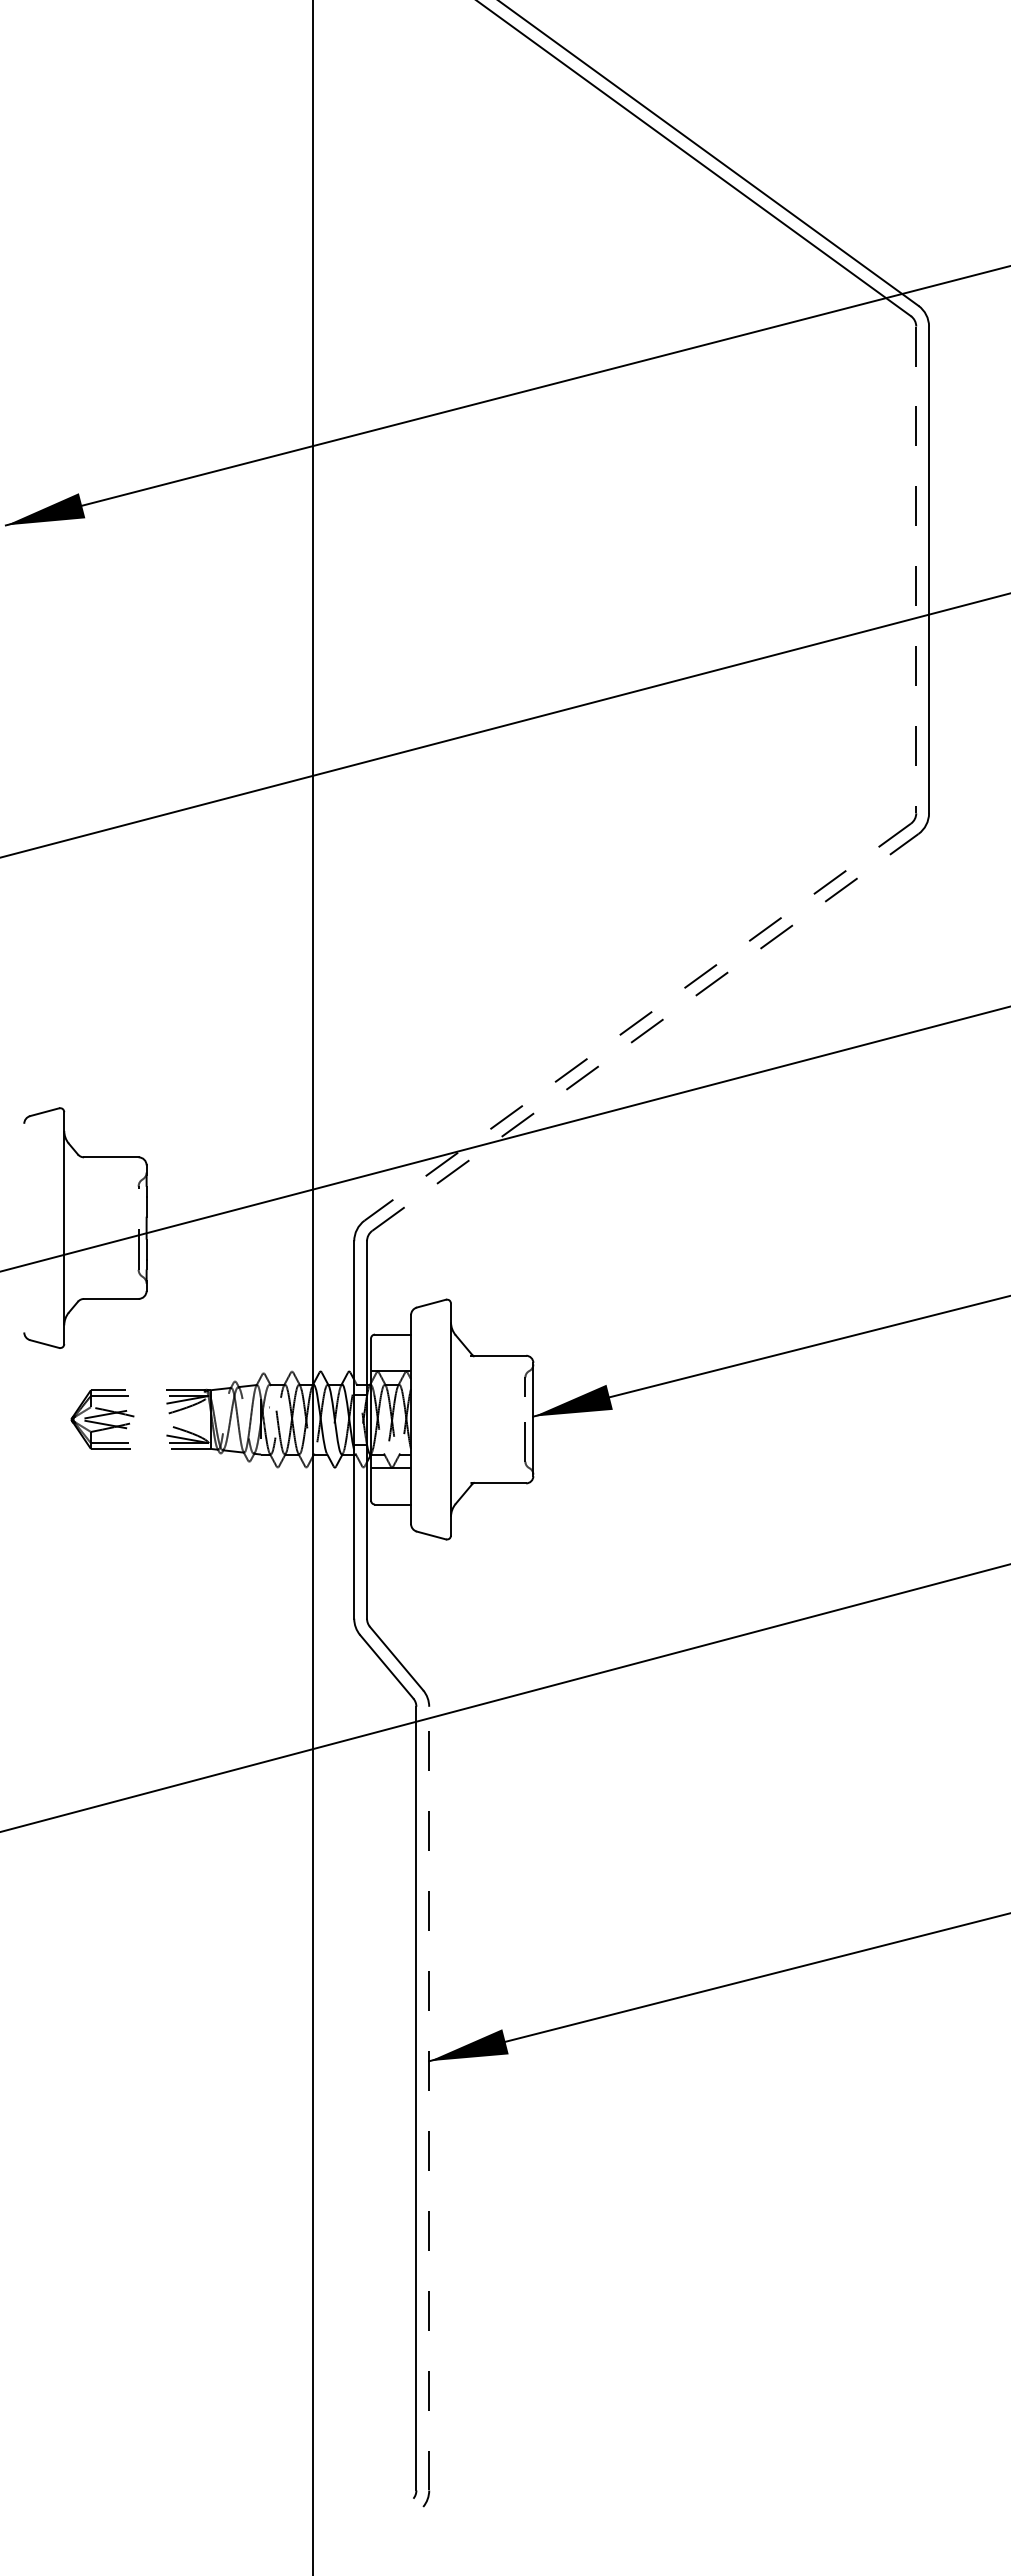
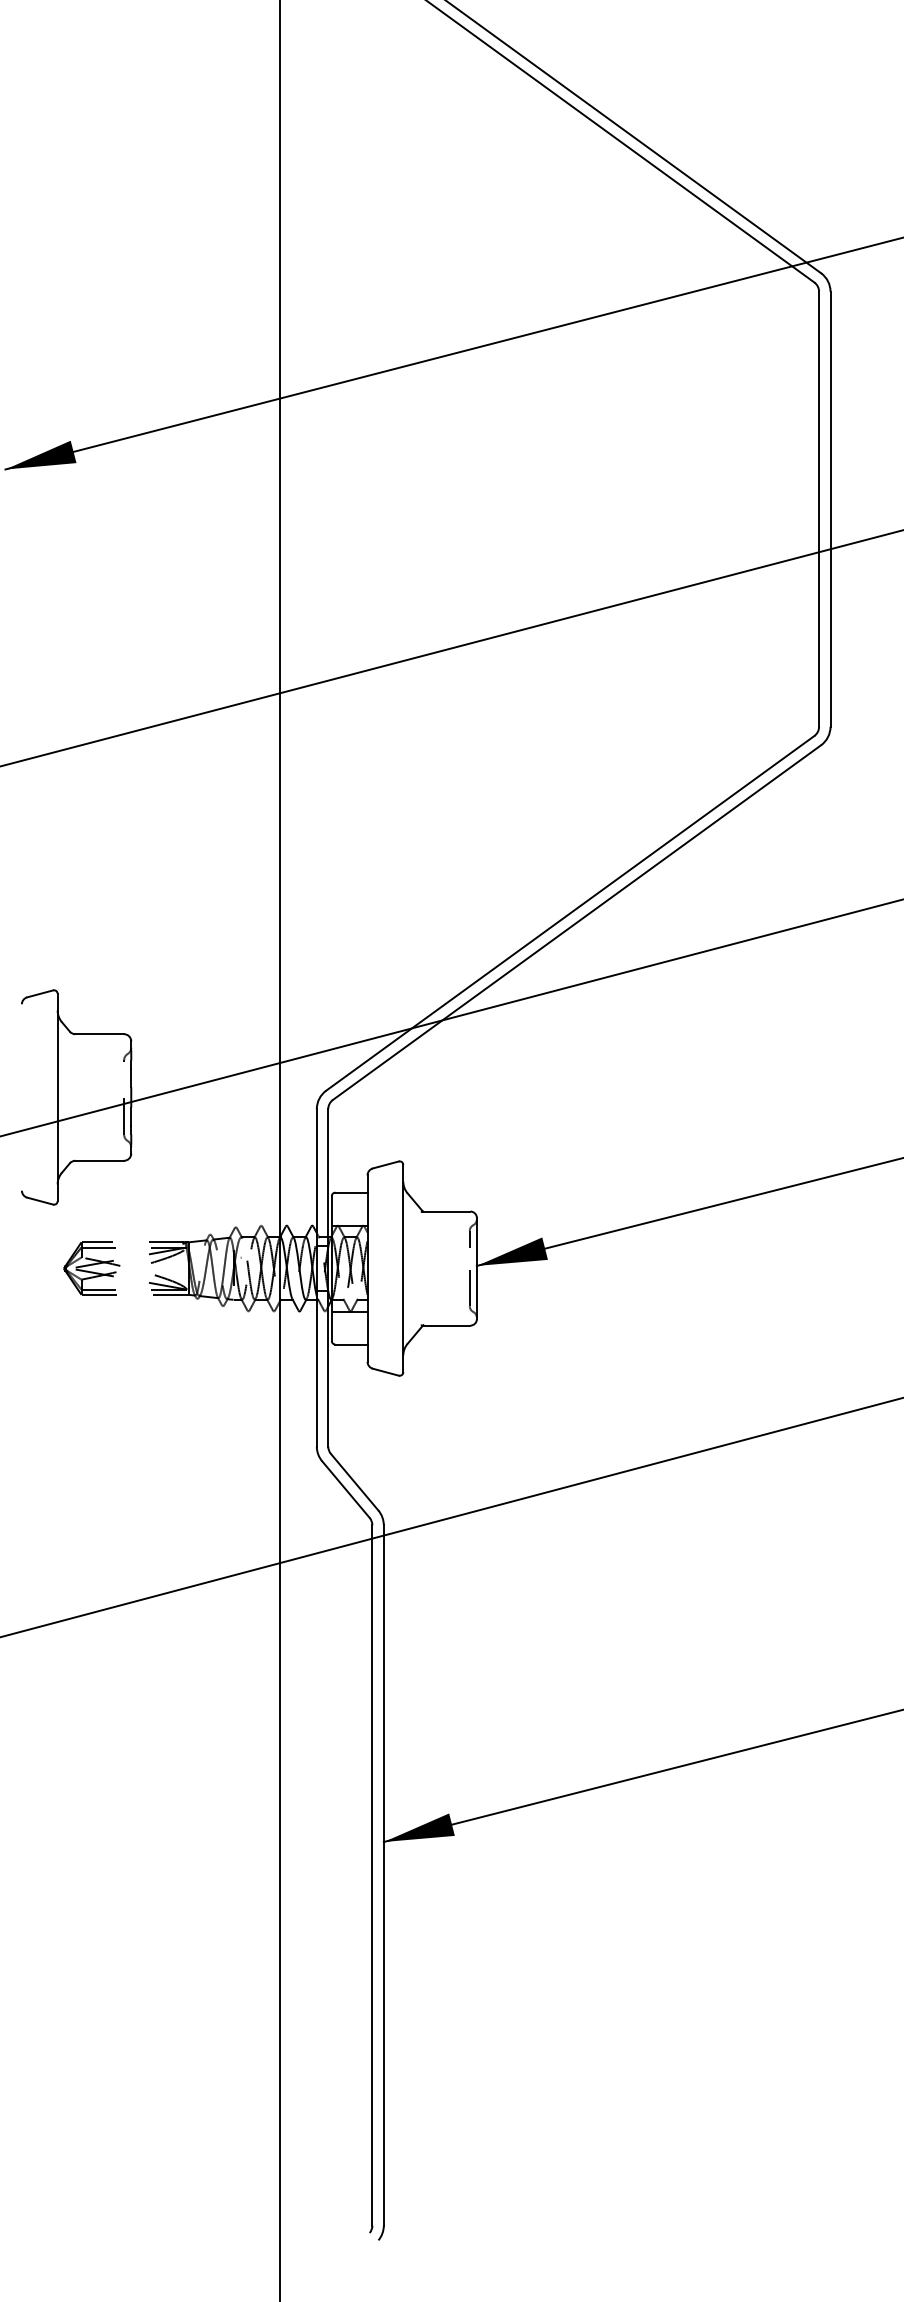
line: (916, 570) -> (819, 509), dashed -> solid
line: (637, 1022) -> (569, 913), dashed -> solid
line: (645, 1032) -> (577, 922), dashed -> solid
line: (429, 2098) -> (384, 1875), dashed -> solid

